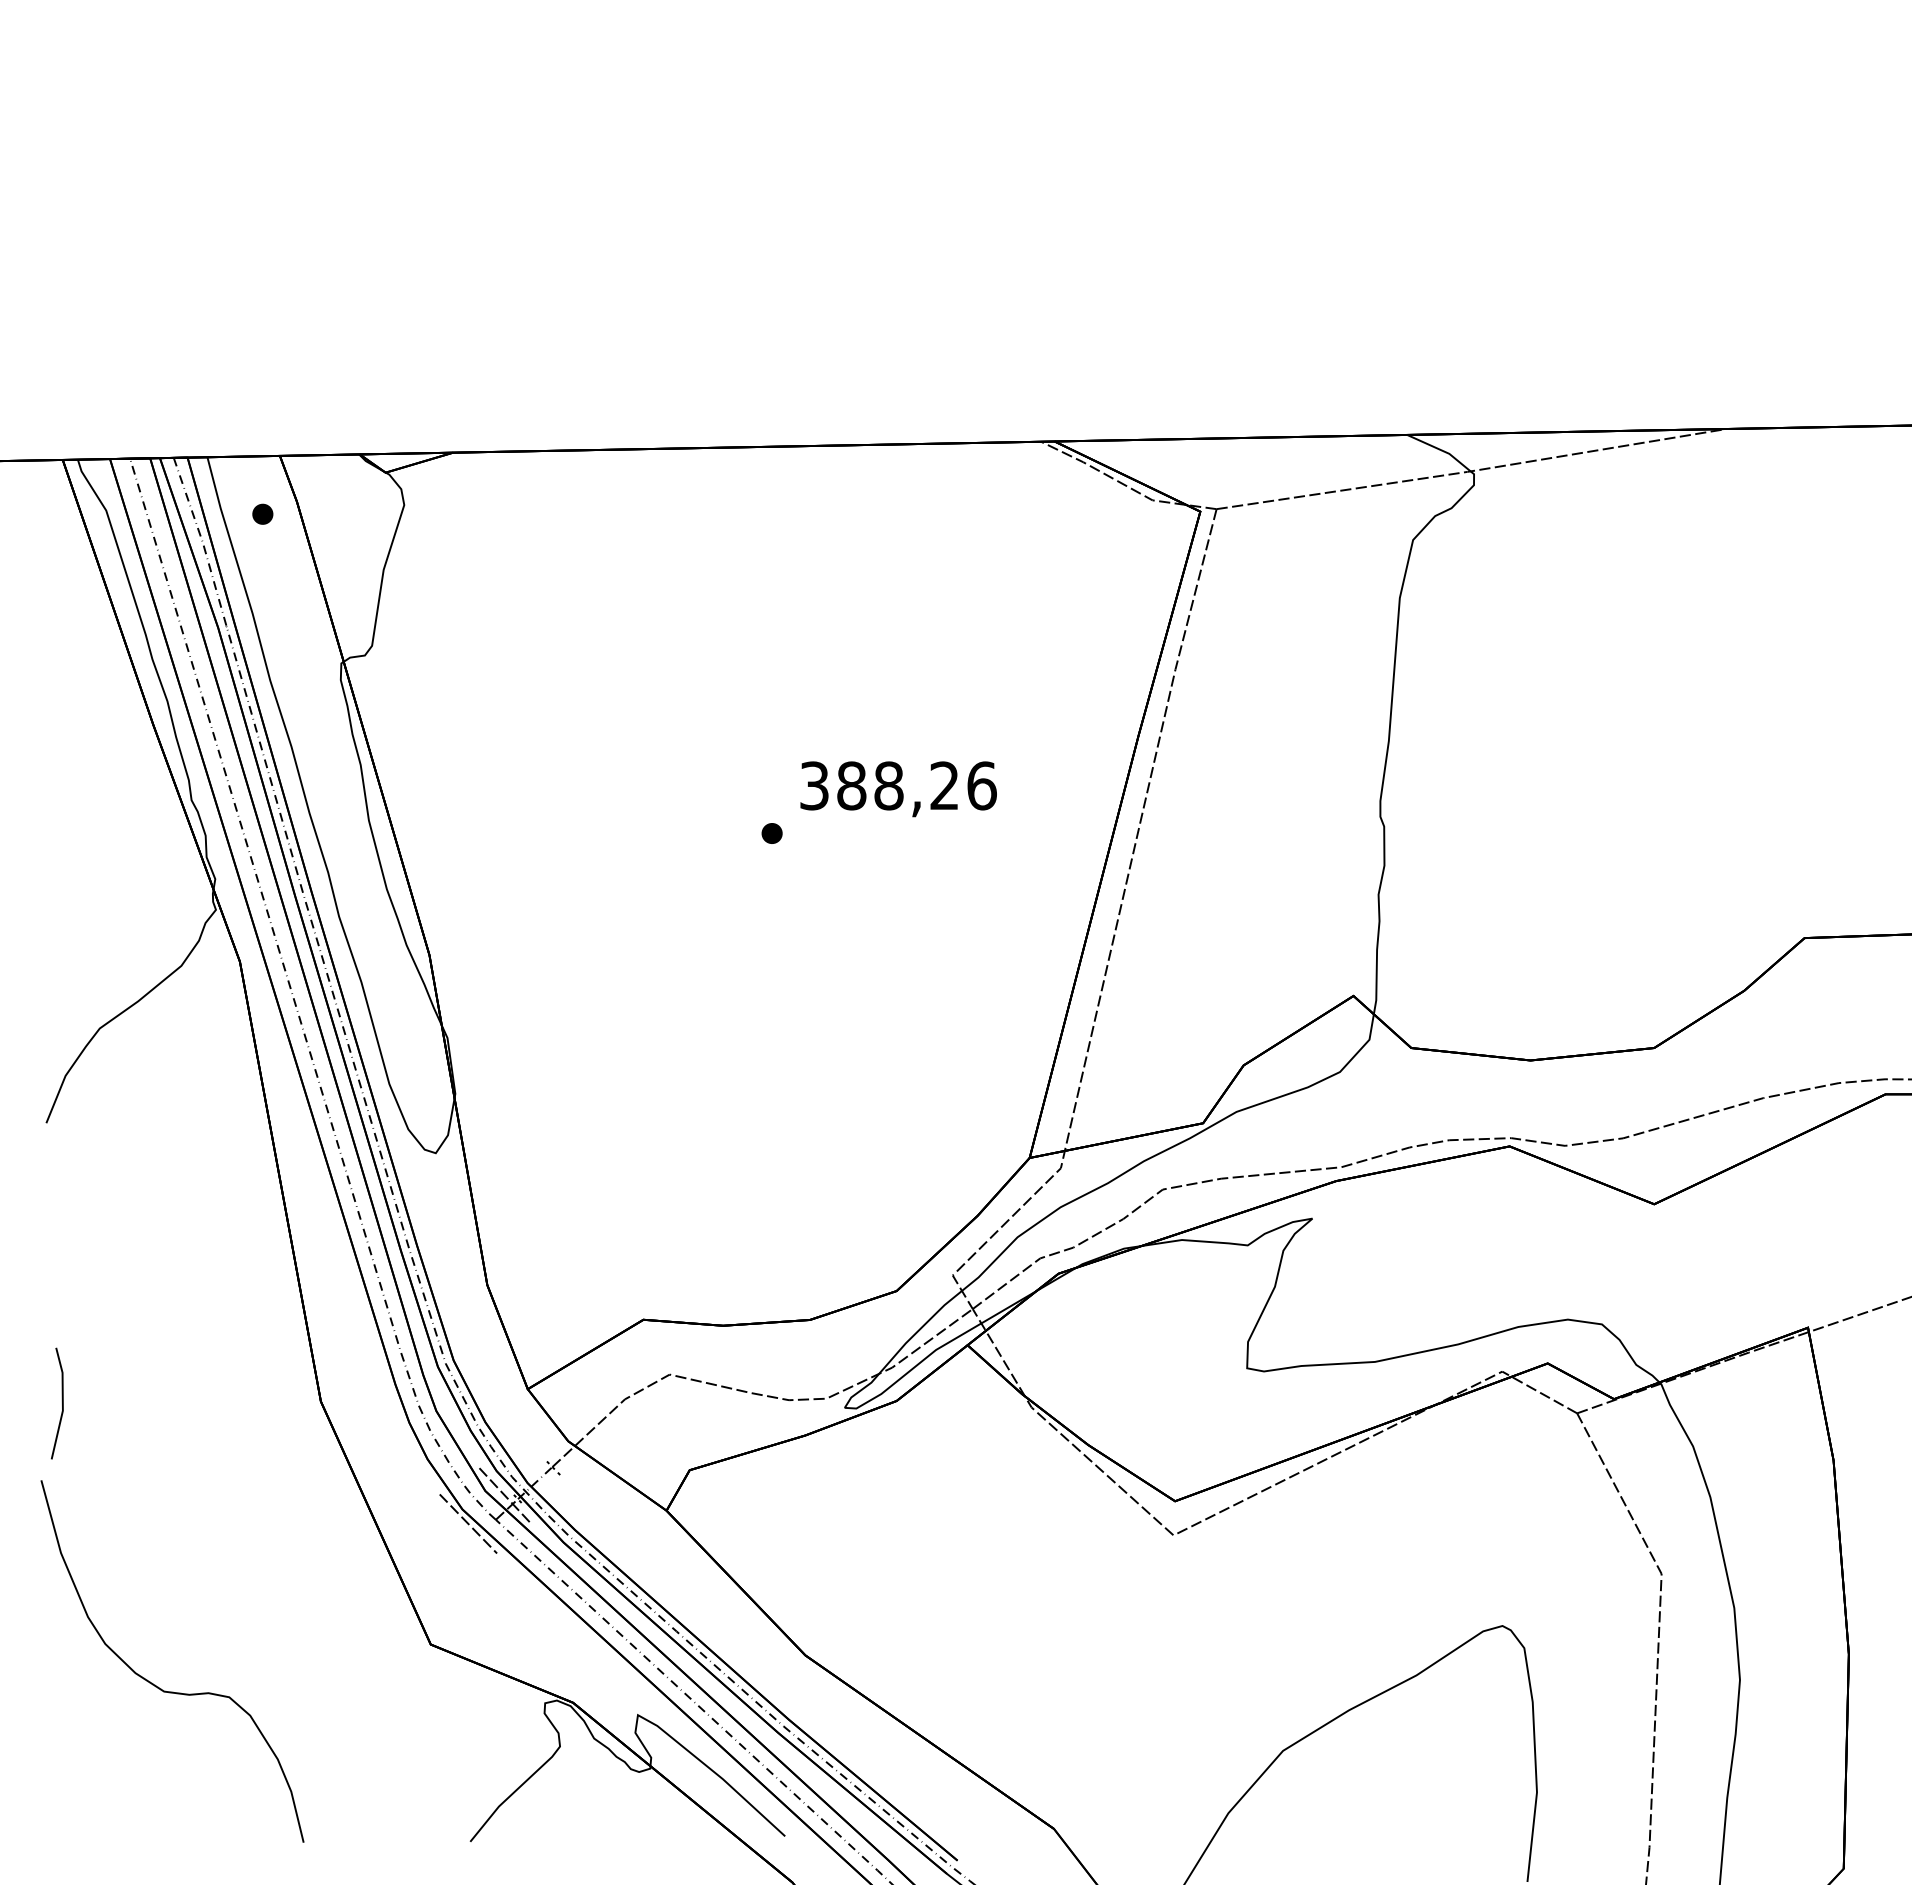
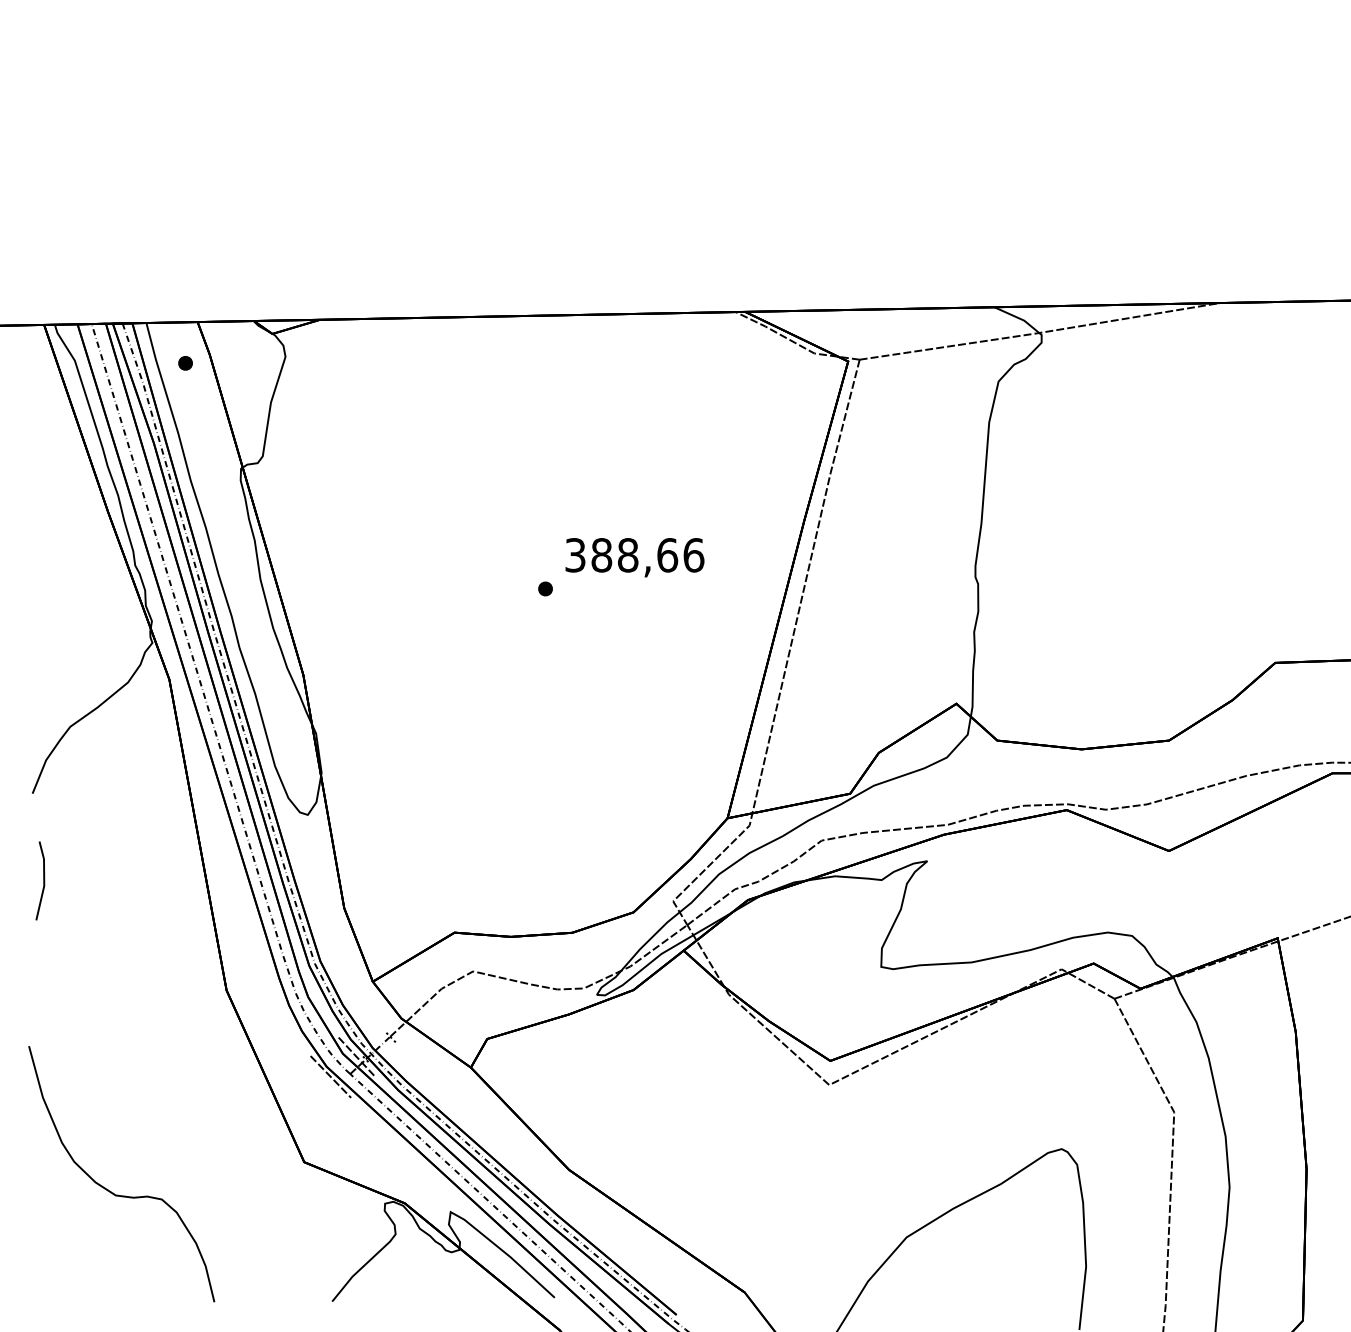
text: (944, 785) -> (667, 555), 388,26 -> 388,66
line: (61, 1402) -> (43, 880), moved

